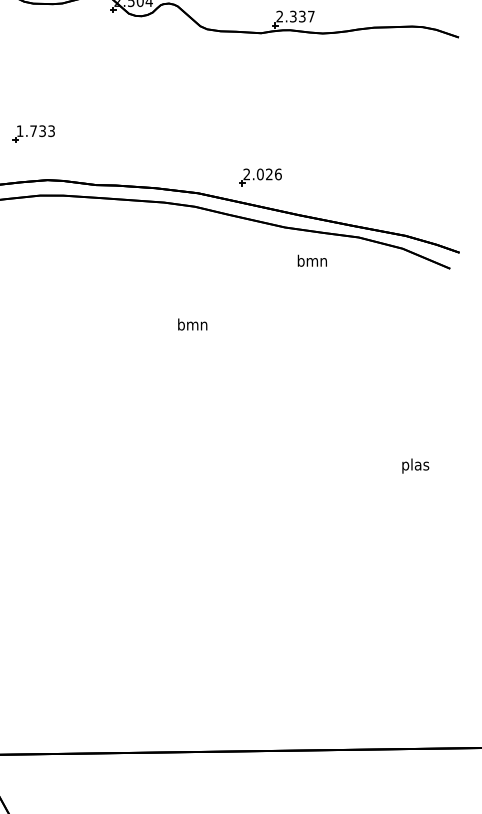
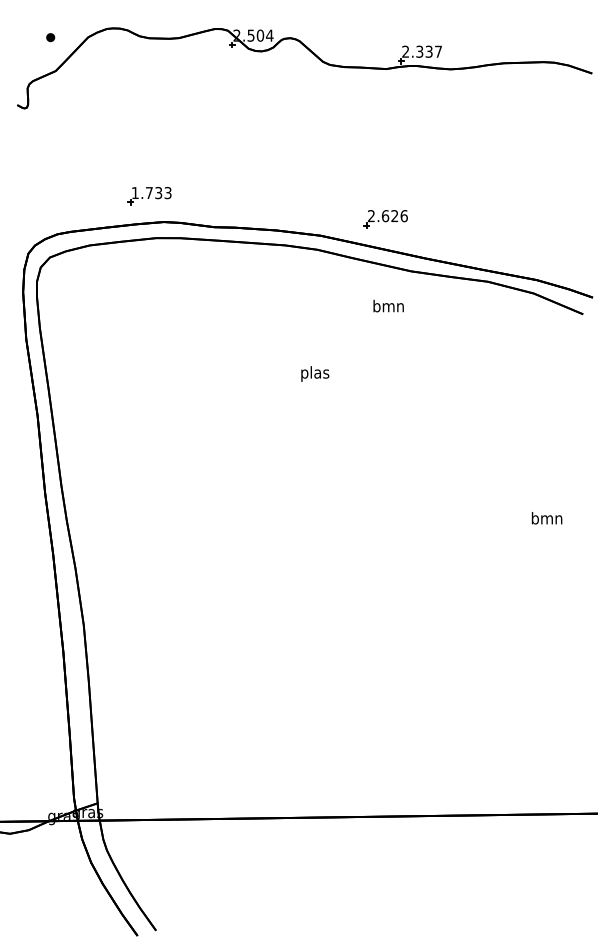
part: (33, 134) -> (149, 196), moved
text: (260, 173) -> (385, 215), 2.026 -> 2.626
text: (312, 260) -> (388, 305), moved
text: (192, 325) -> (314, 373), bmn -> plas
text: (414, 465) -> (546, 519), plas -> bmn

